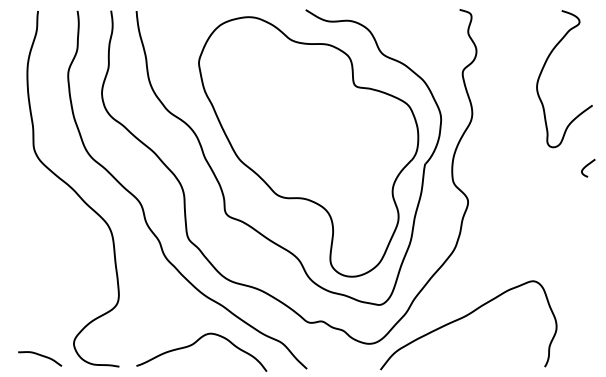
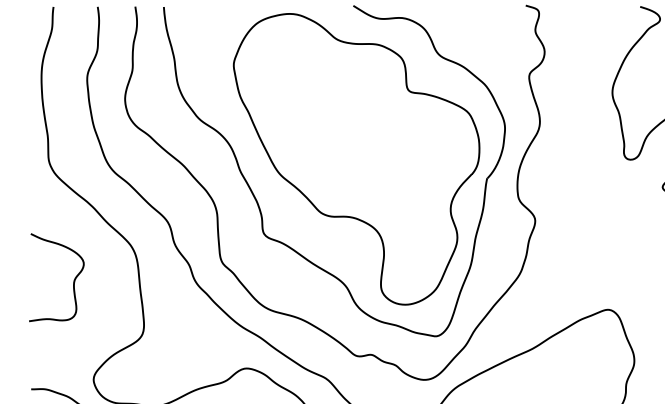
curve: (55, 255) -> (73, 280), added

